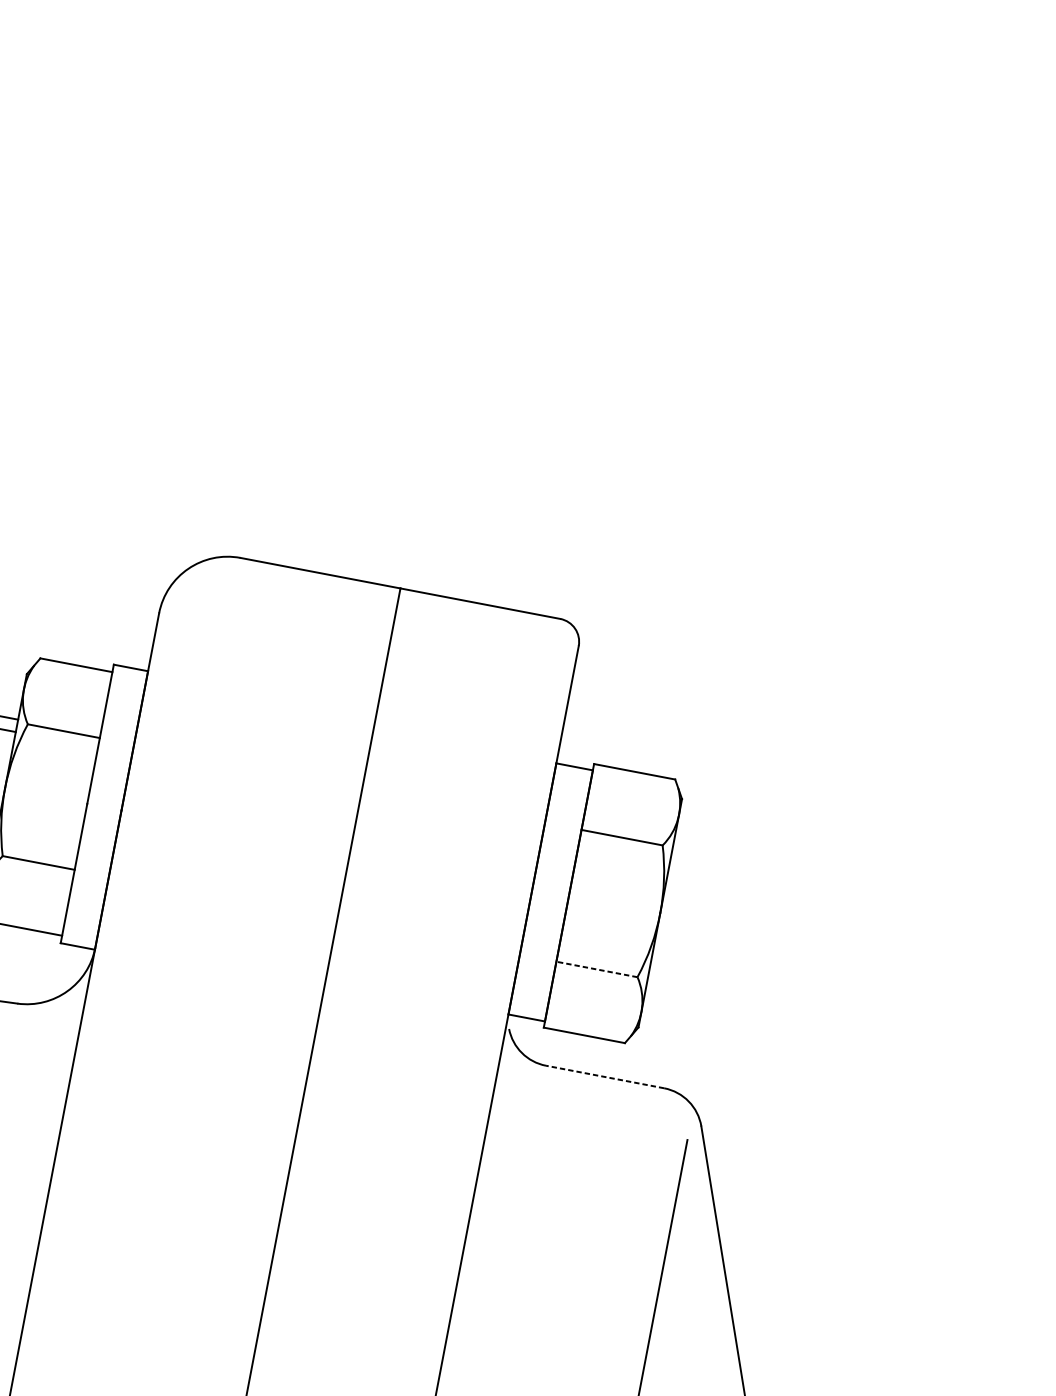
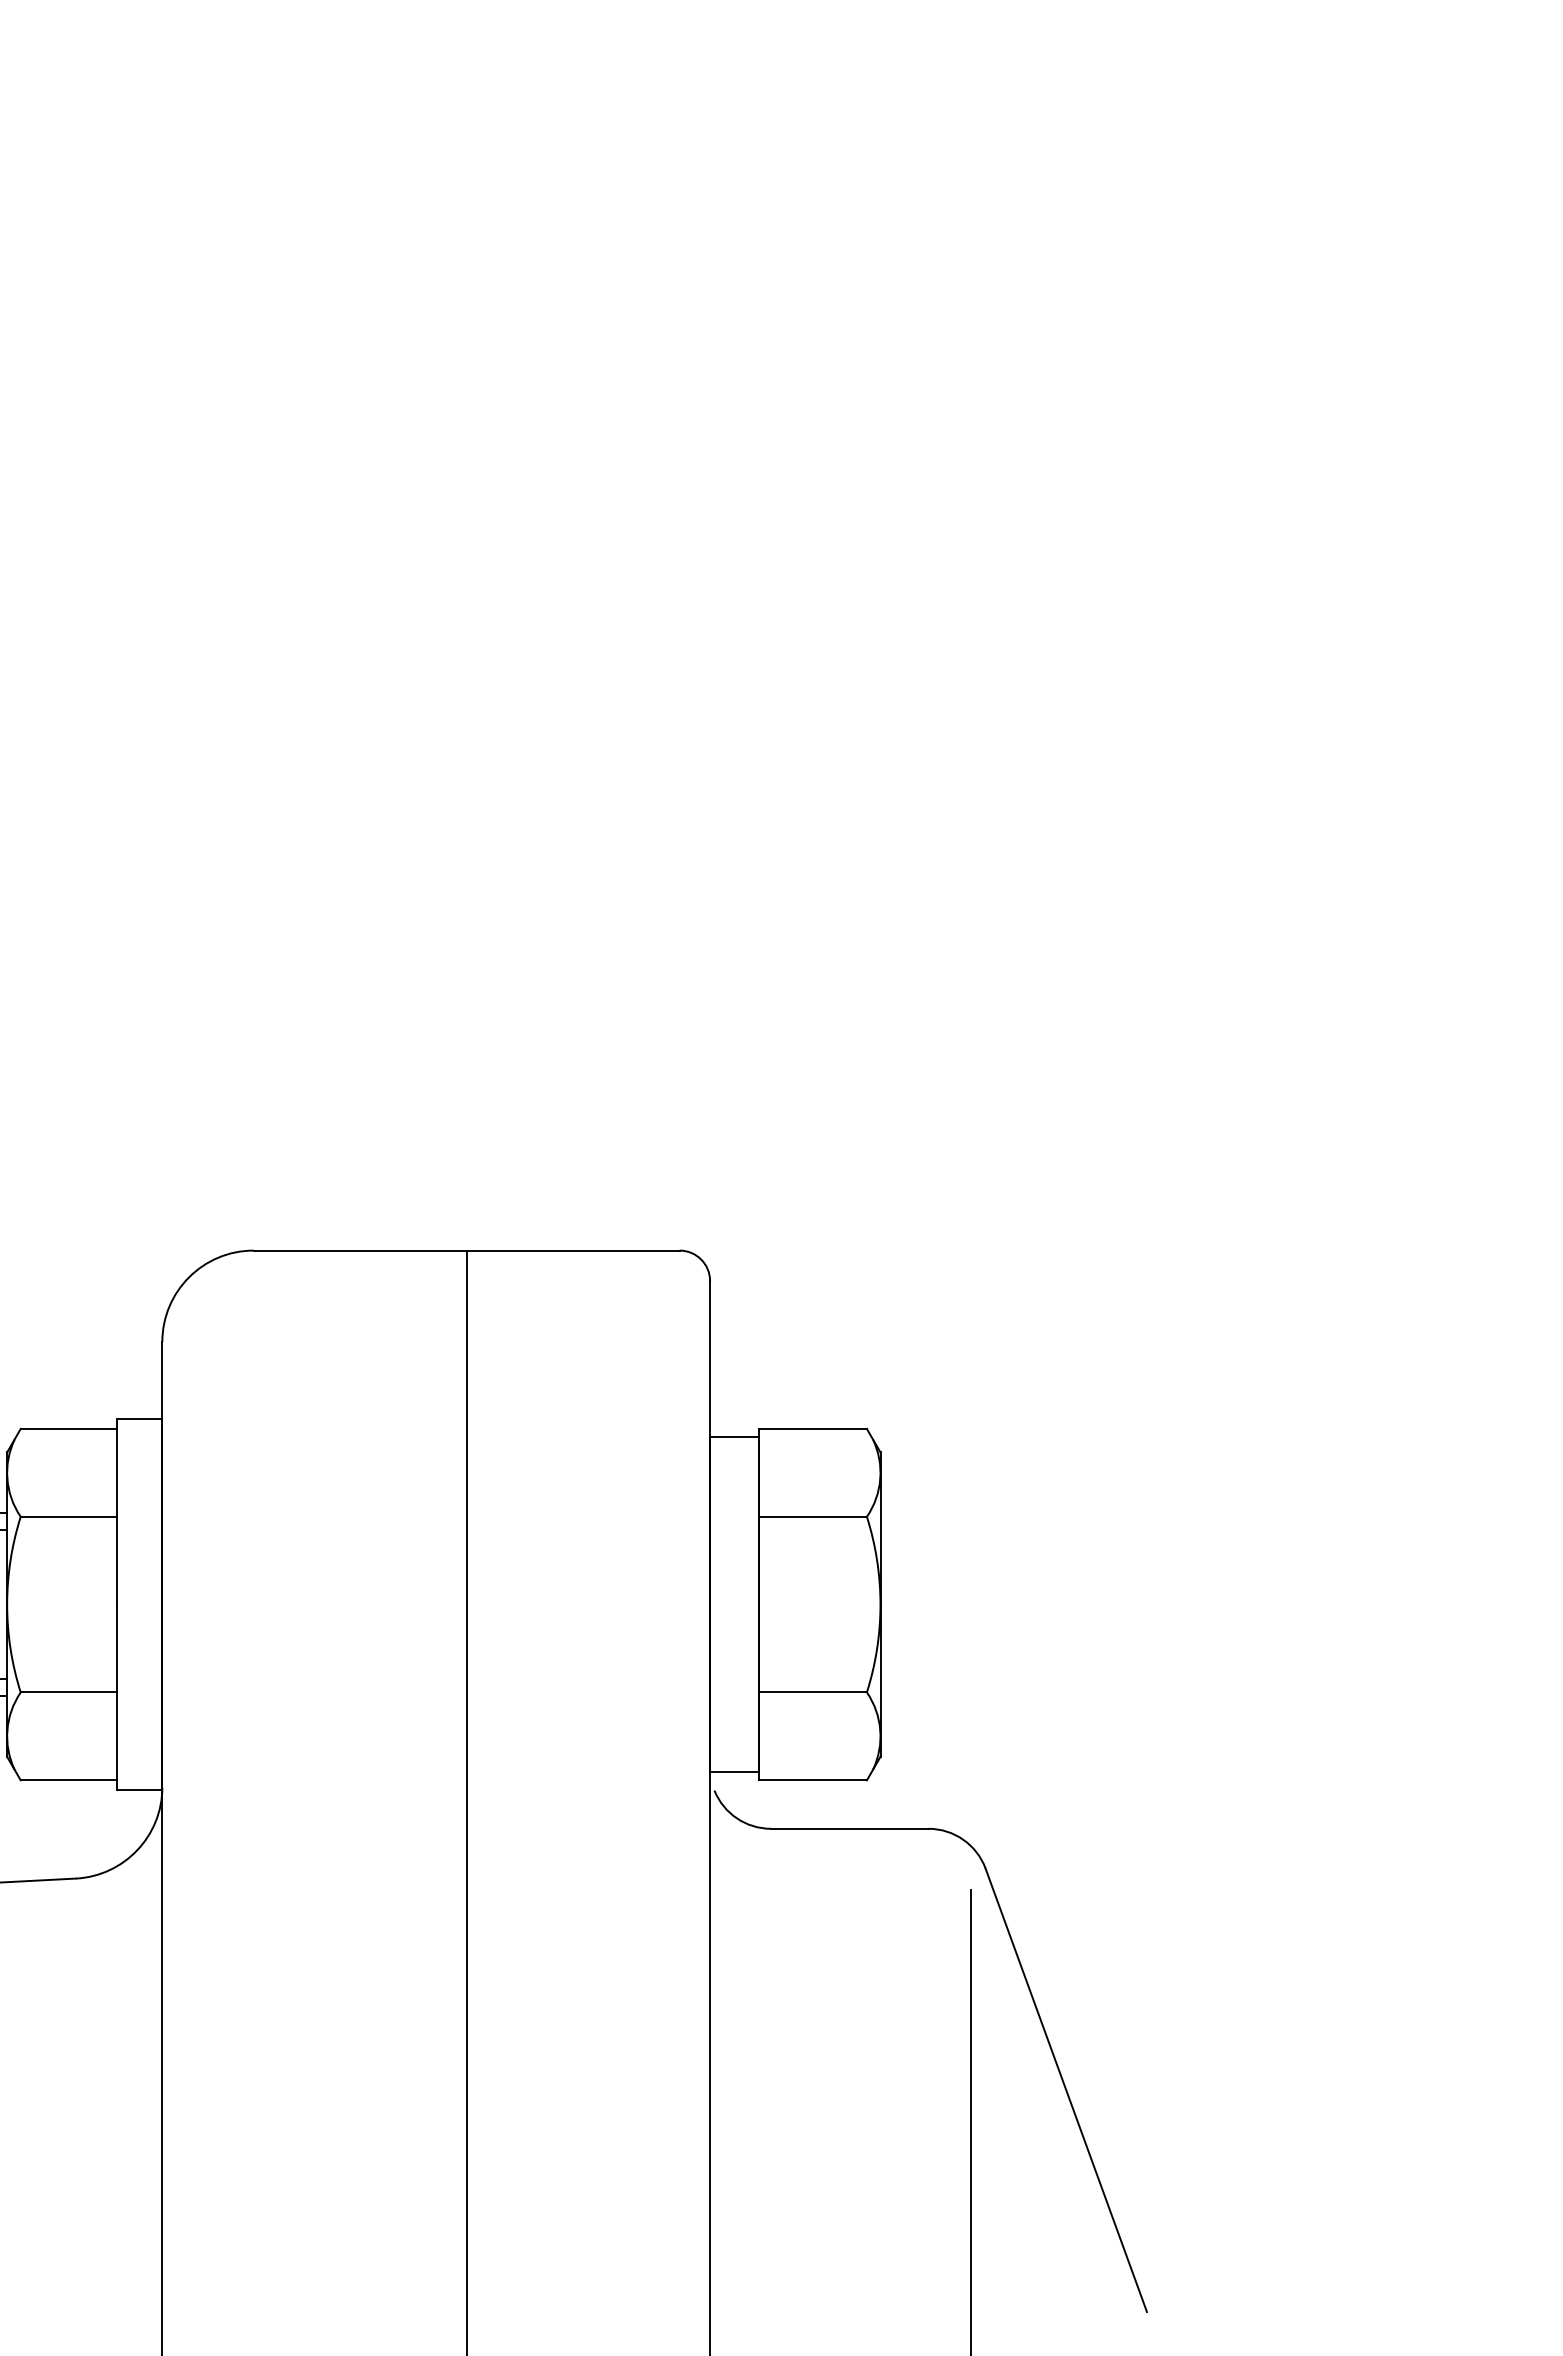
line: (596, 969) -> (812, 1692), dashed -> solid
line: (604, 1076) -> (849, 1828), dashed -> solid

